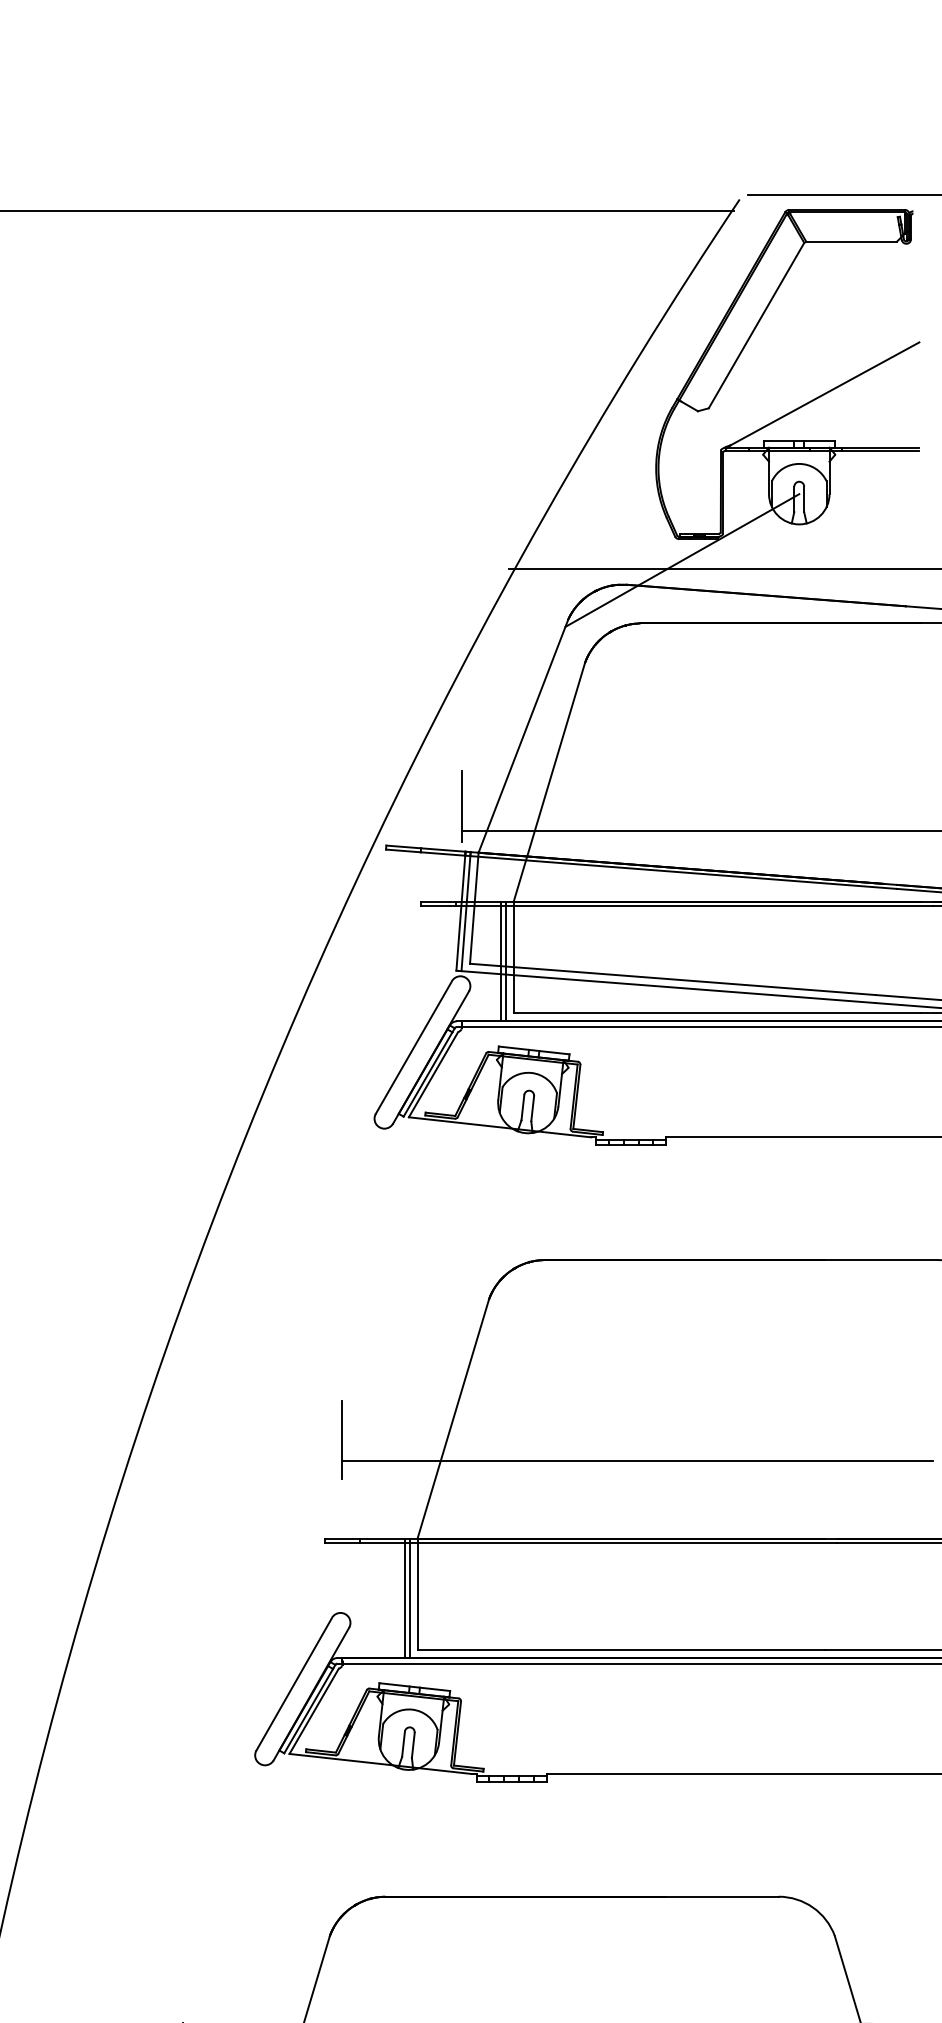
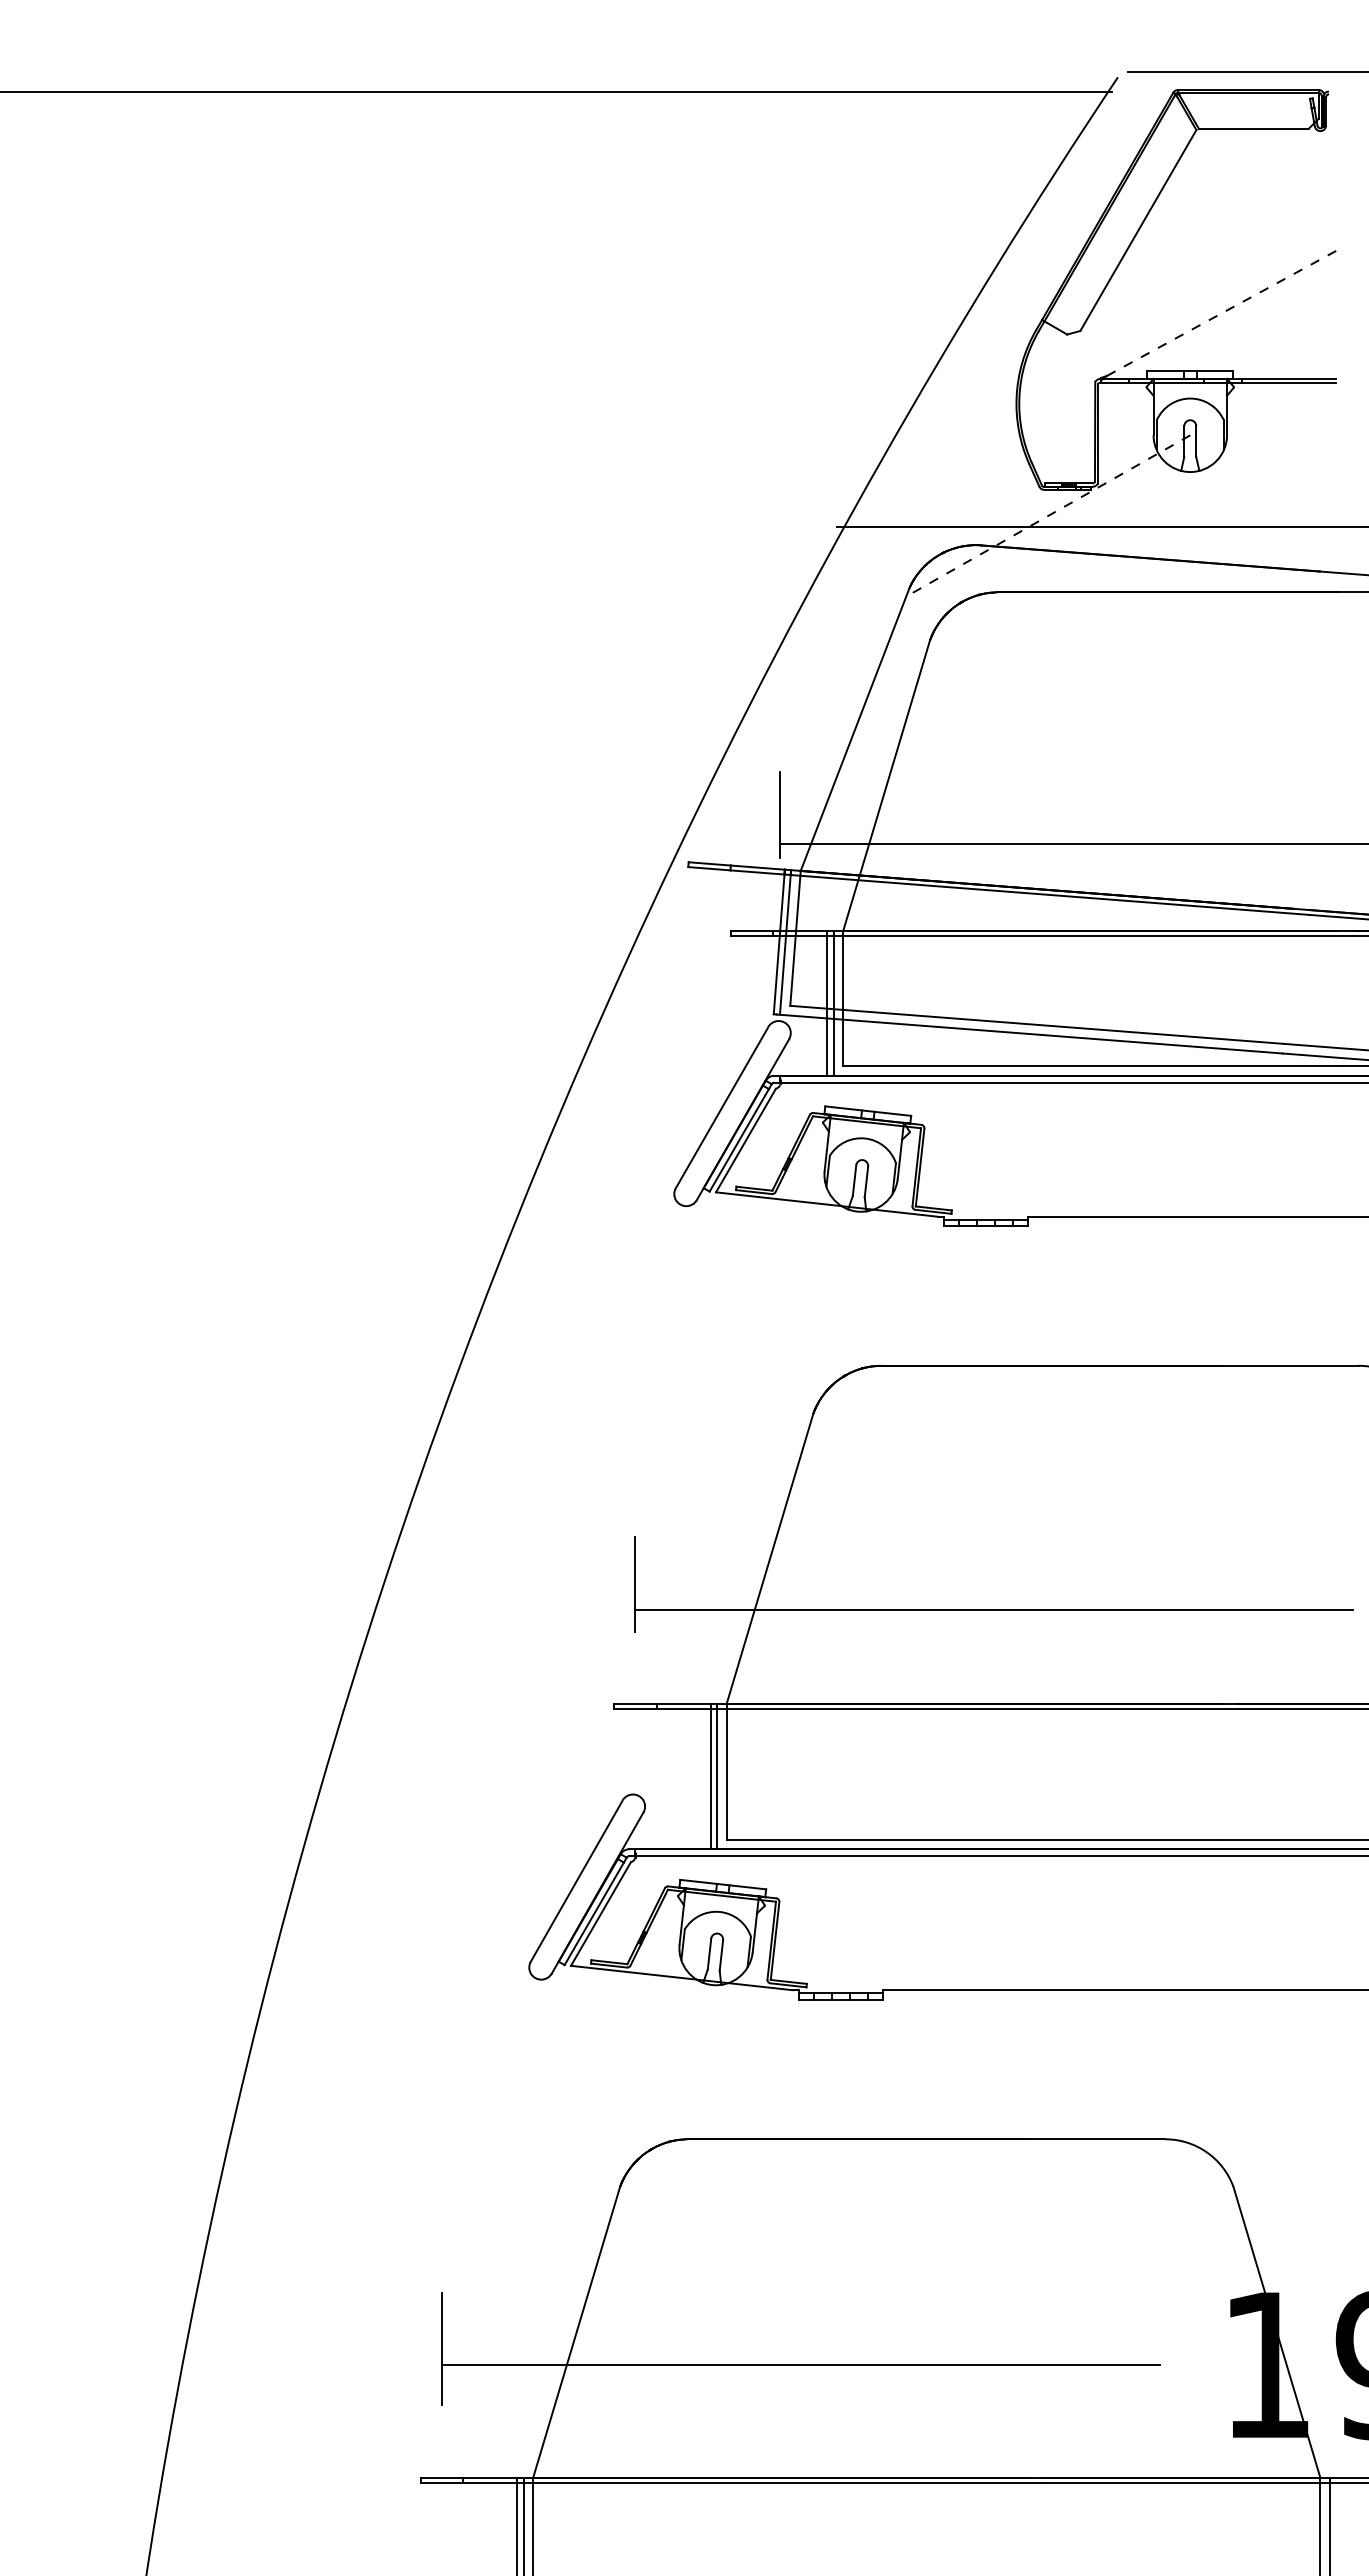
line: (824, 393) -> (1221, 313), solid -> dashed
line: (681, 561) -> (1047, 516), solid -> dashed

